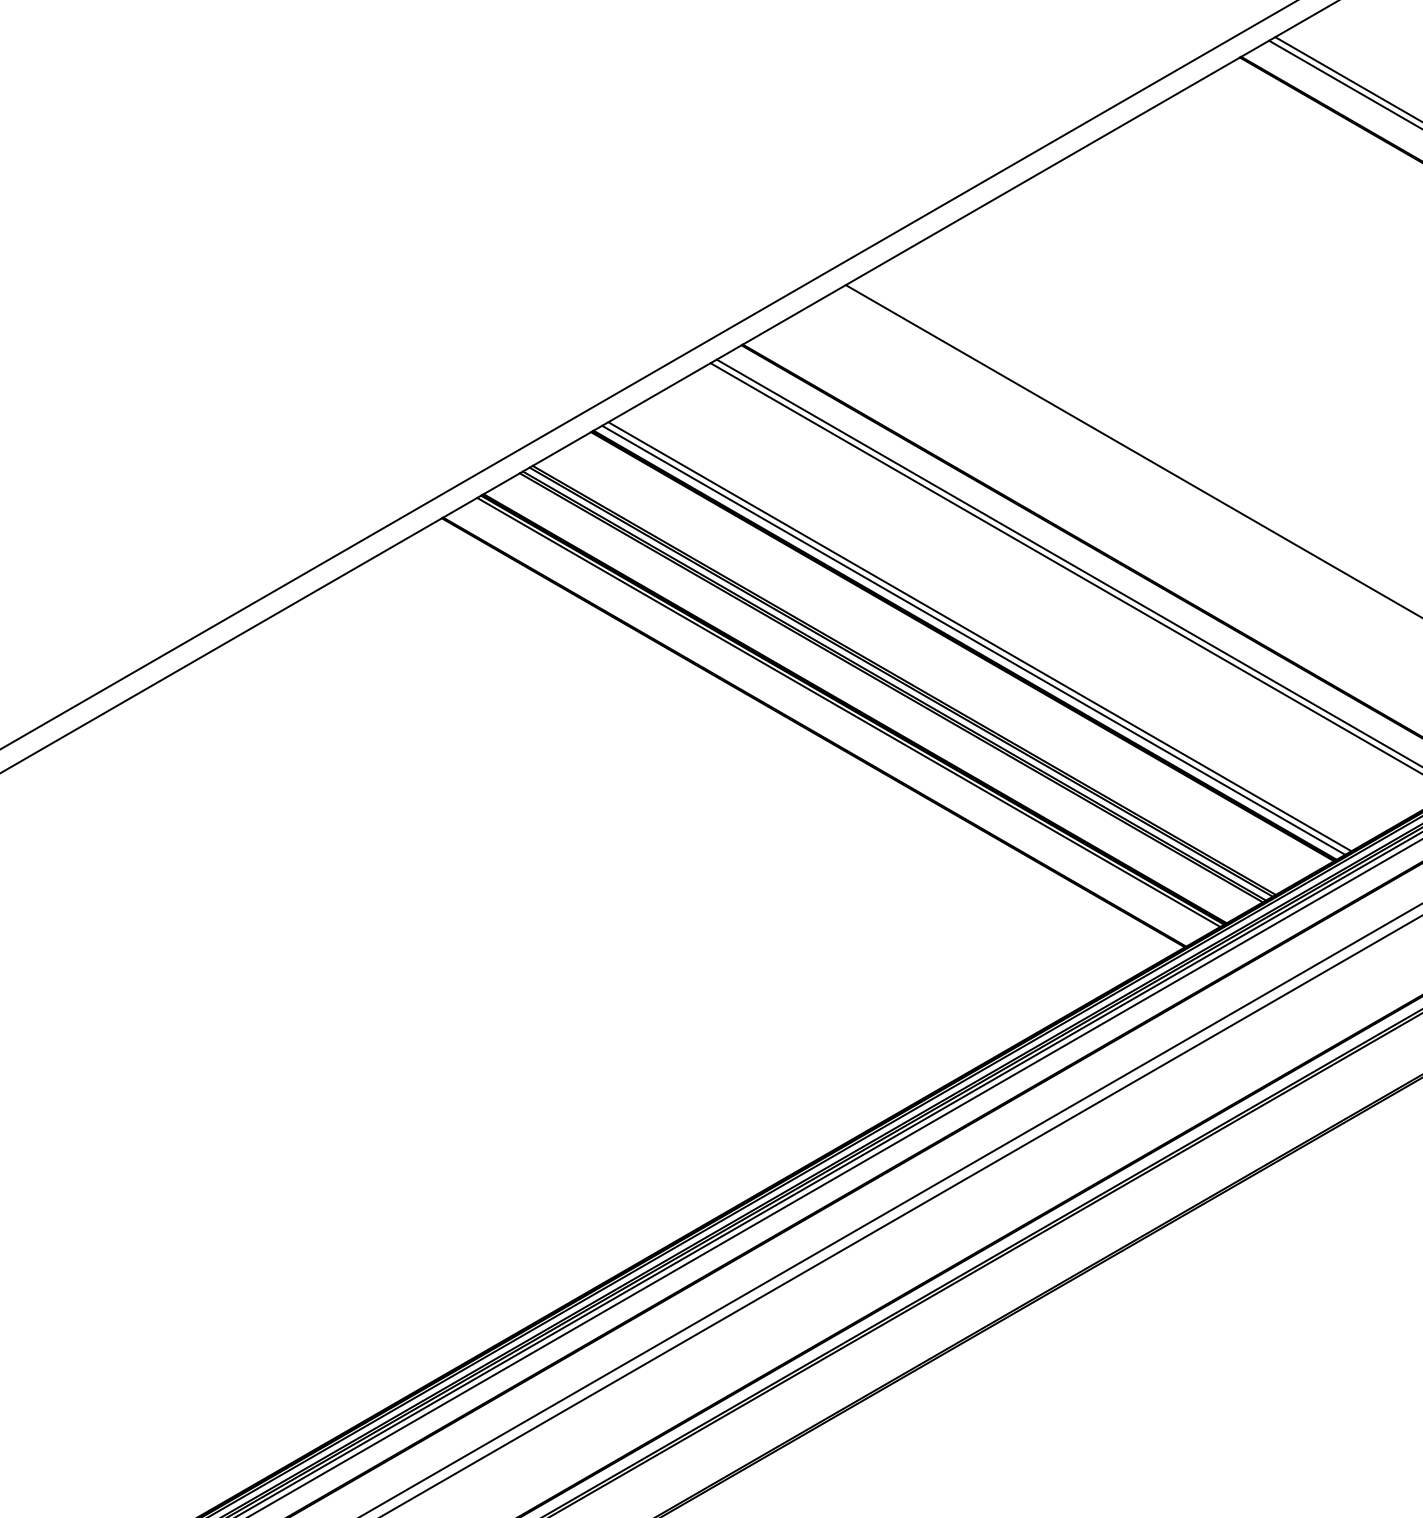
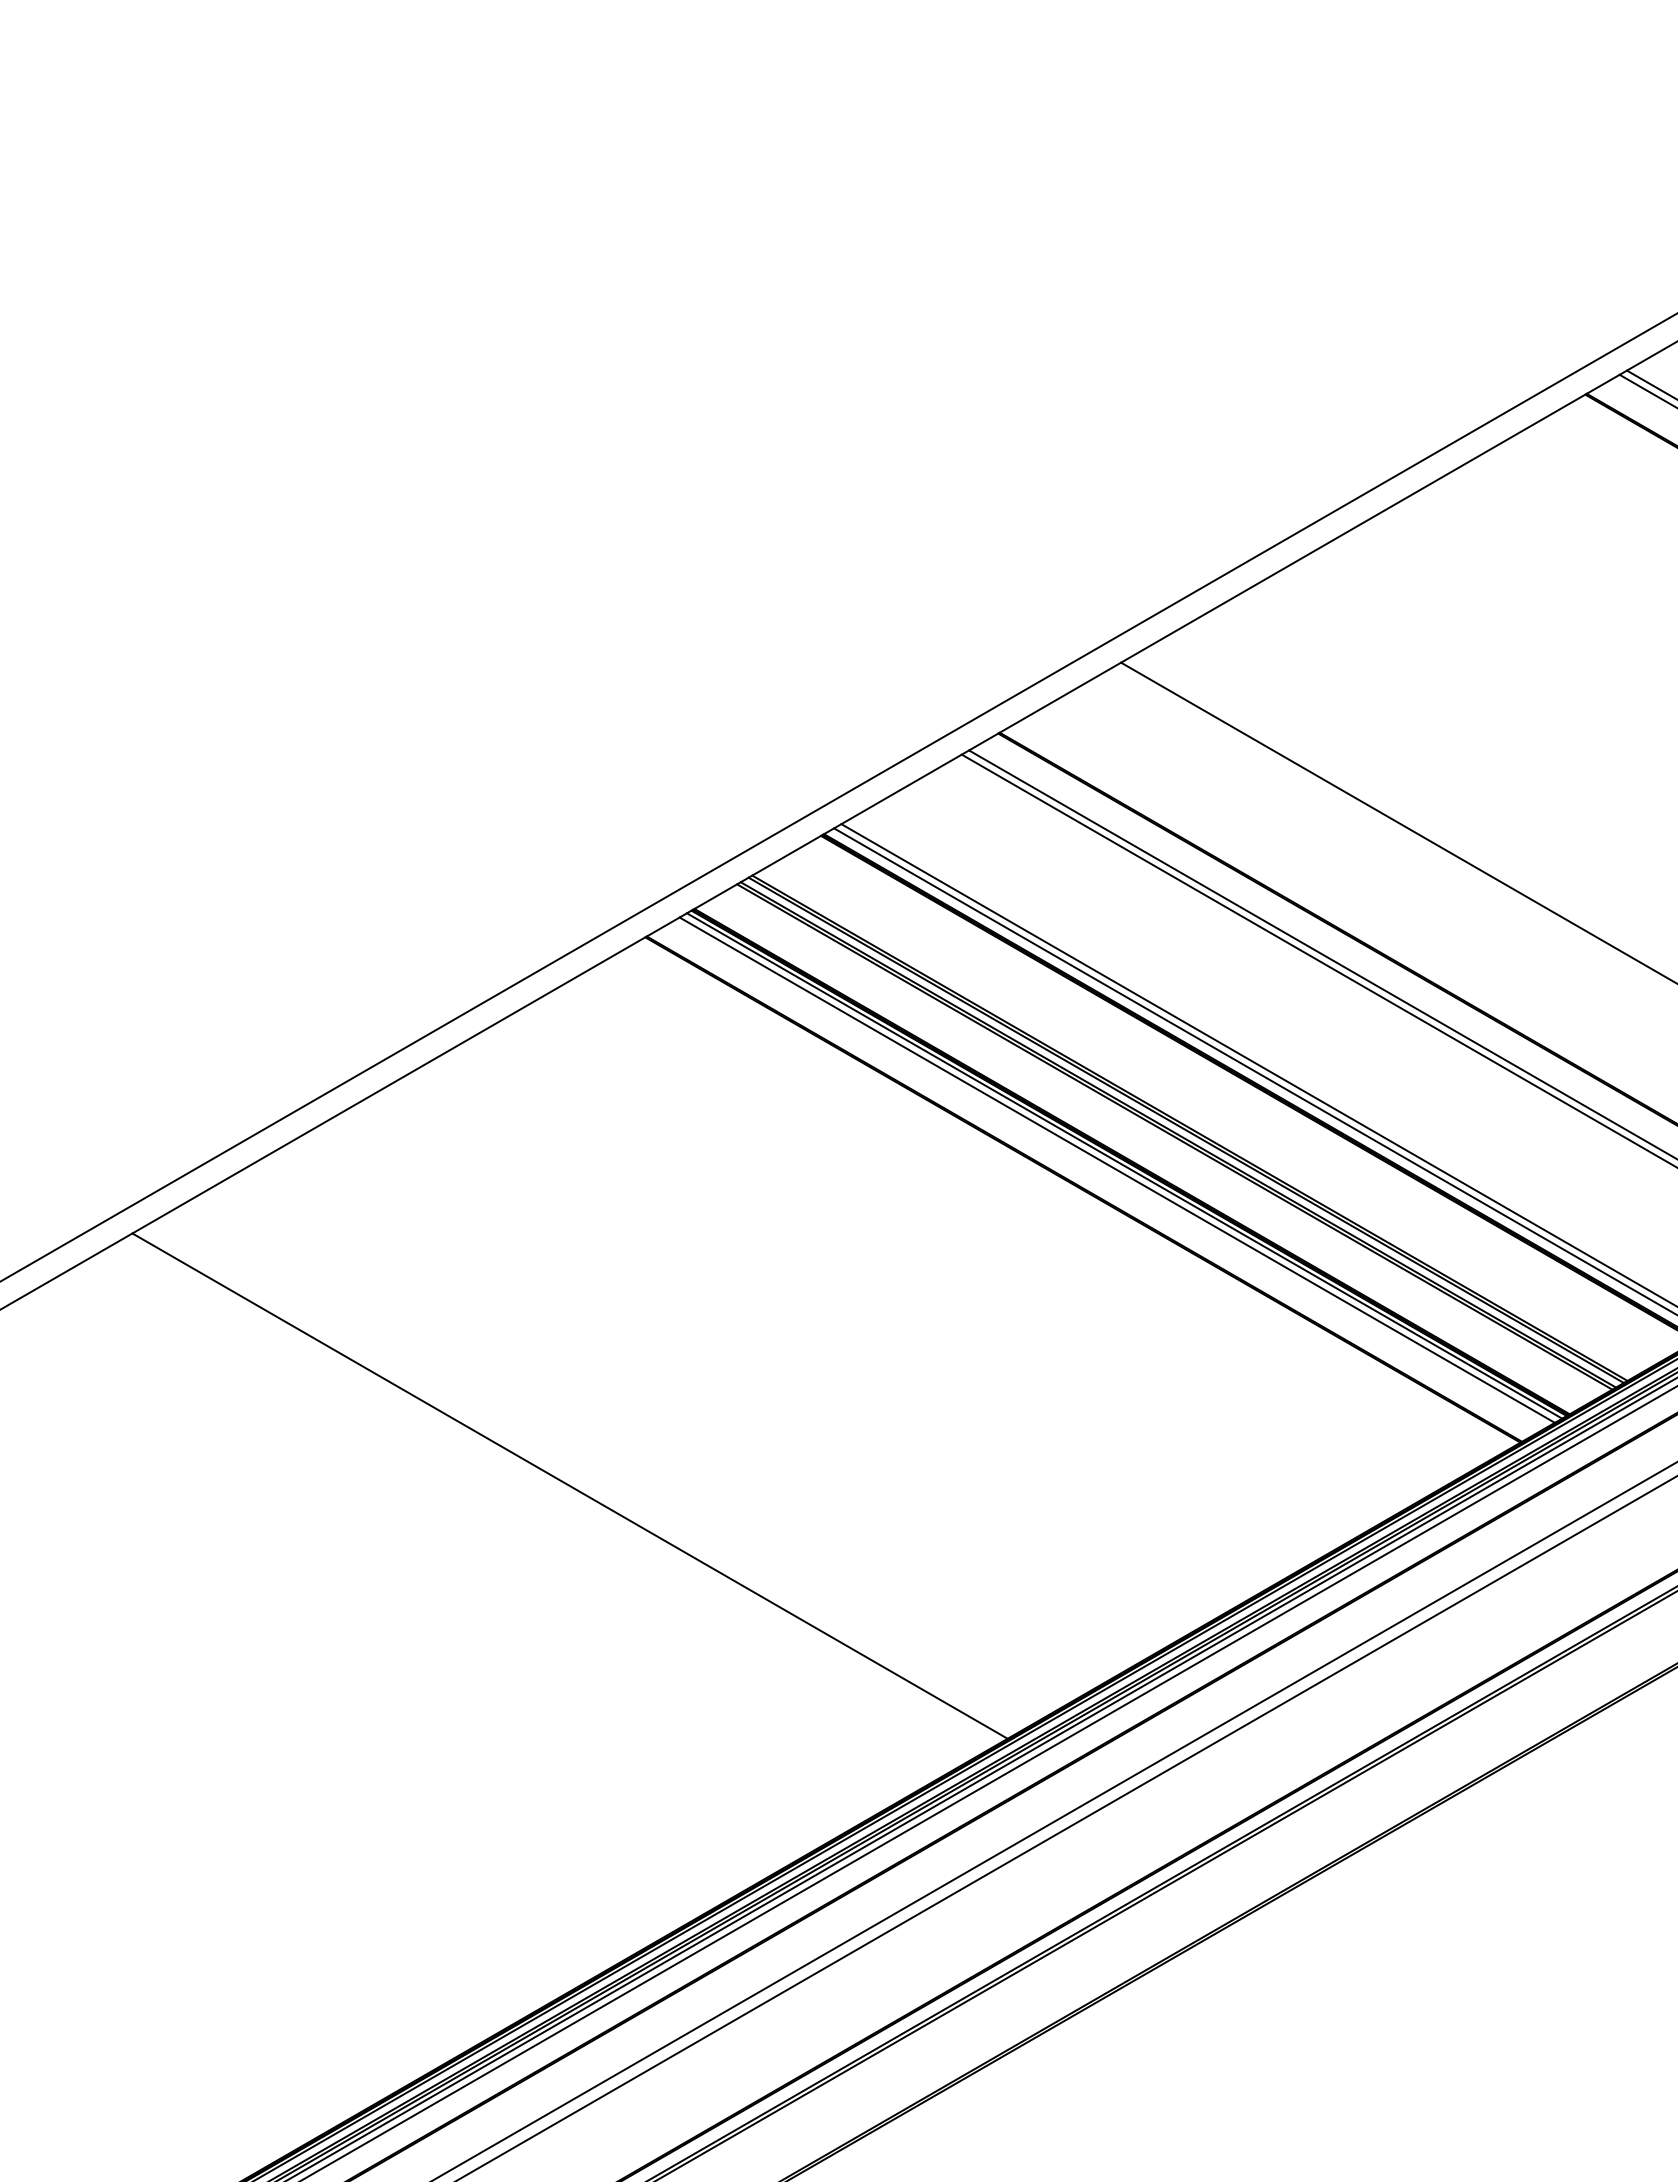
line: (841, 715) -> (1116, 1169), added
line: (377, 983) -> (569, 1485), added

